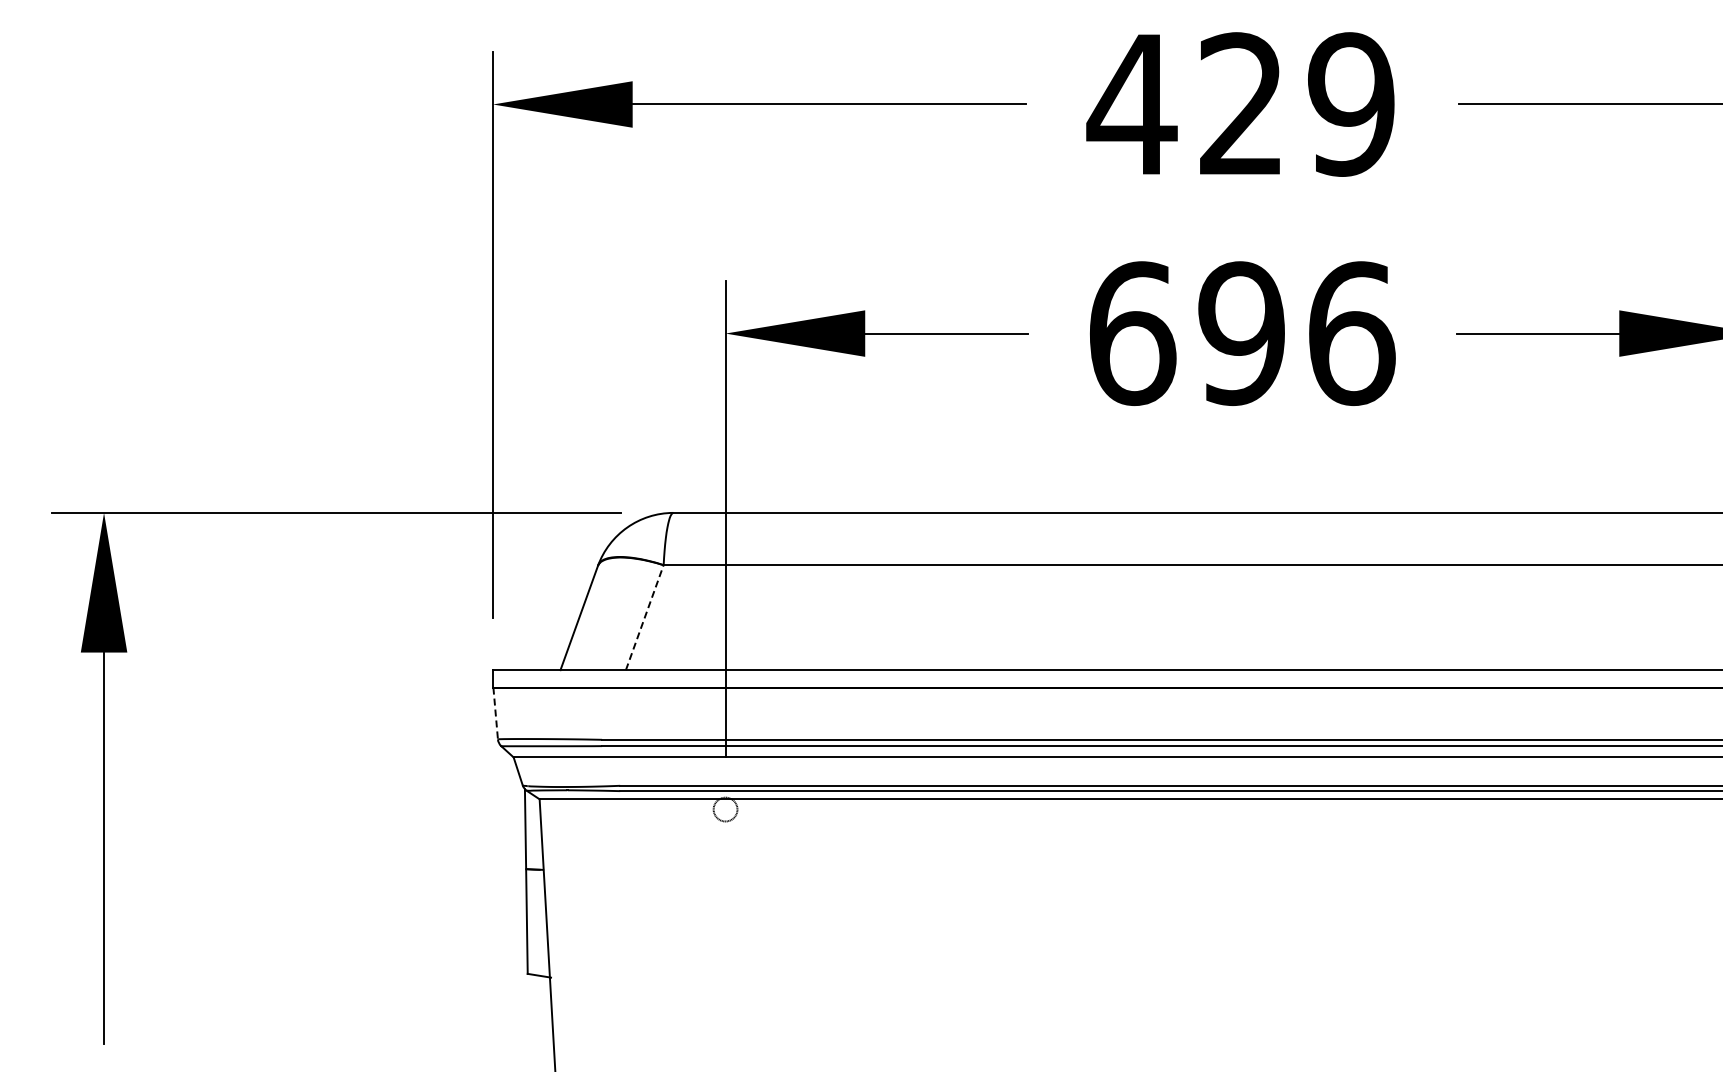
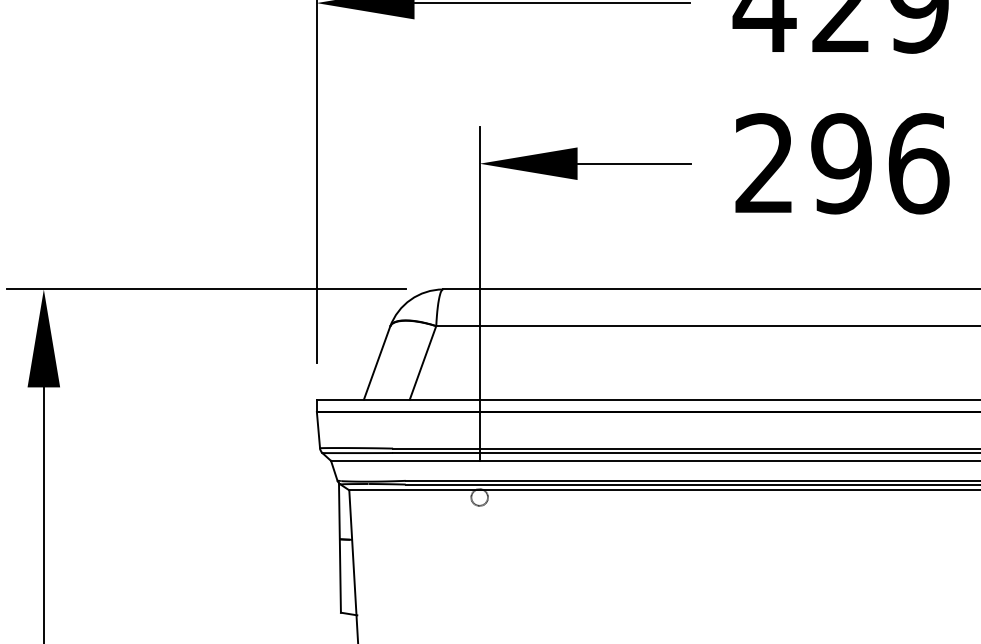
text: (1132, 333) -> (765, 163), 696 -> 296
line: (644, 617) -> (422, 362), dashed -> solid
line: (495, 713) -> (318, 430), dashed -> solid

